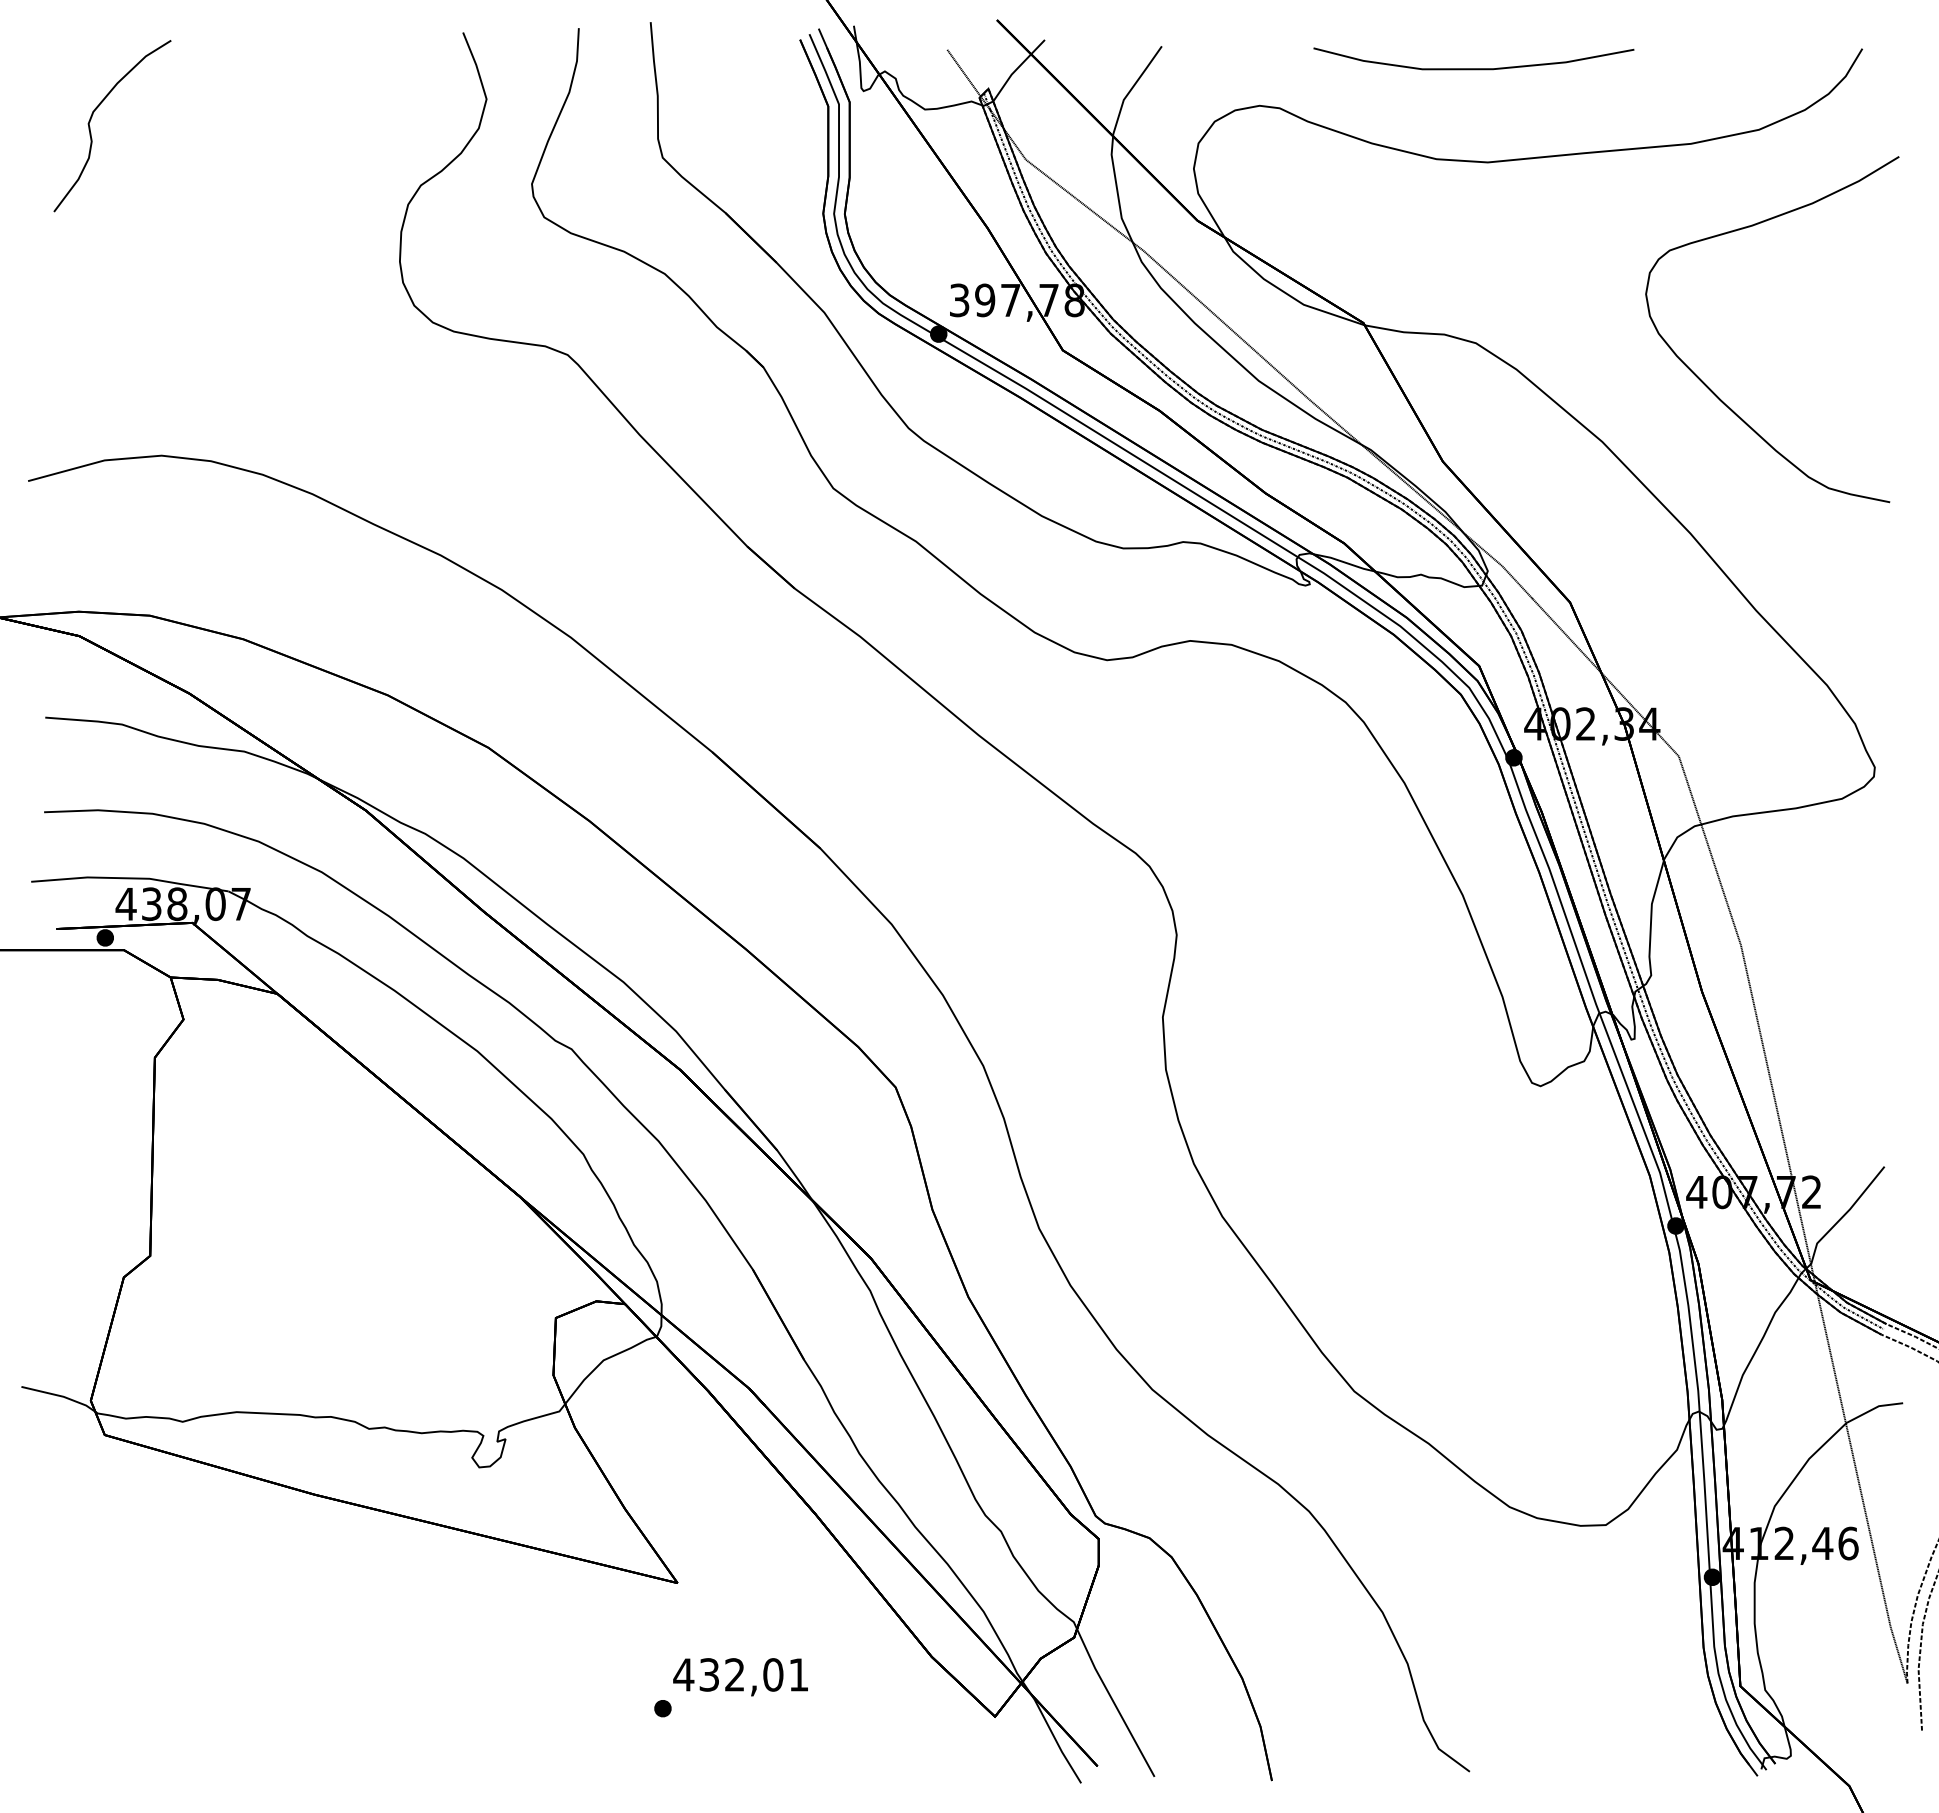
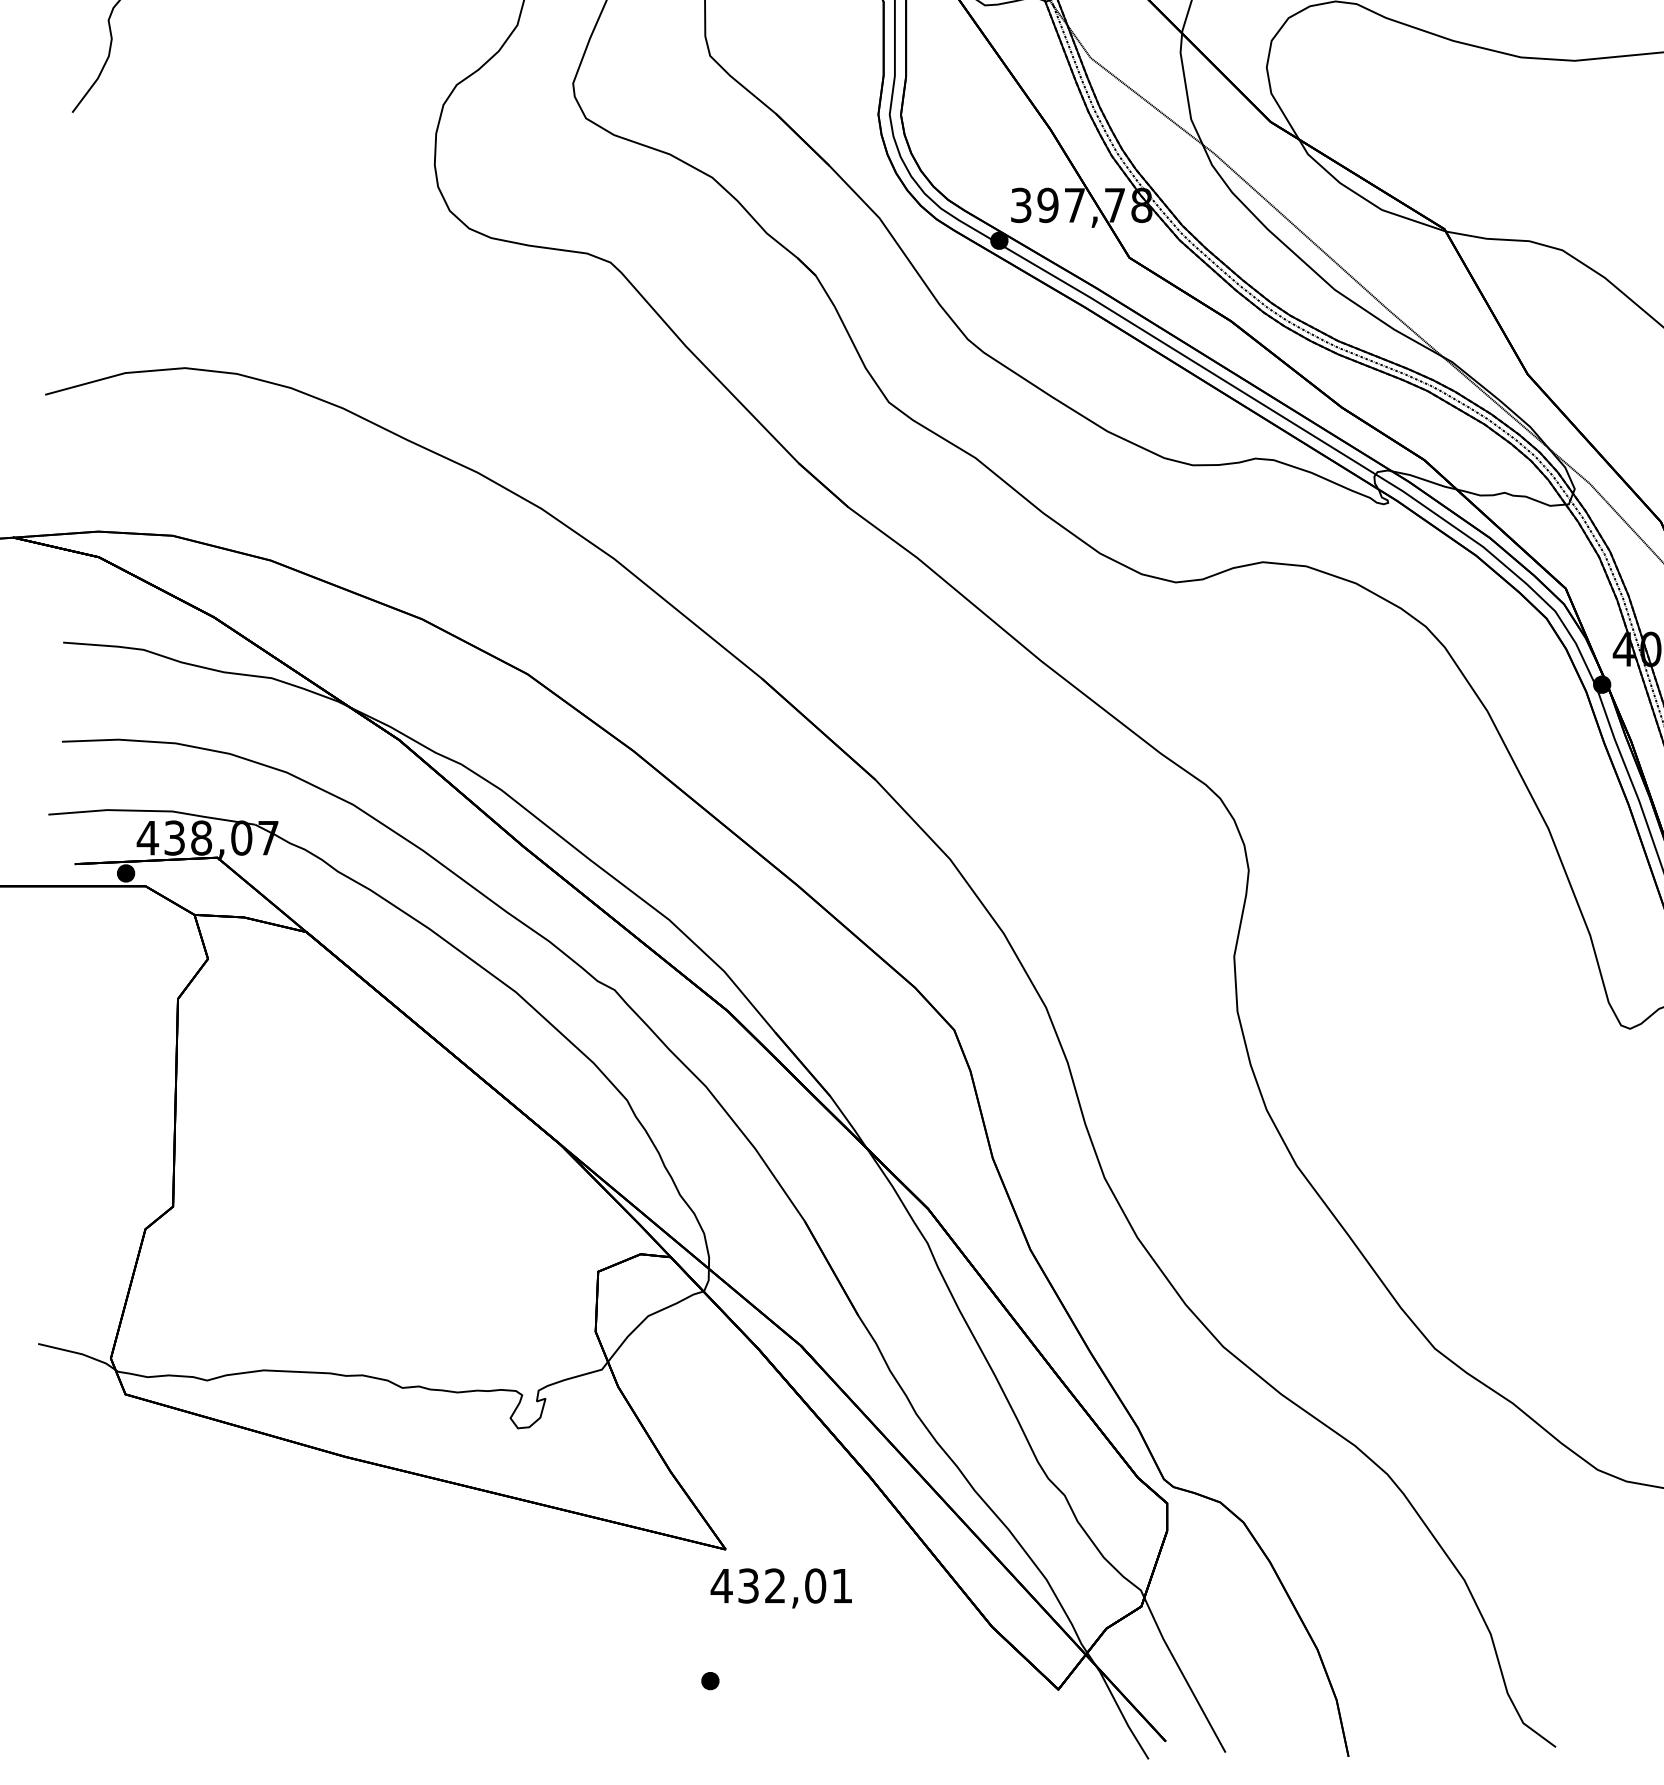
text: (740, 1677) -> (781, 1588), moved

